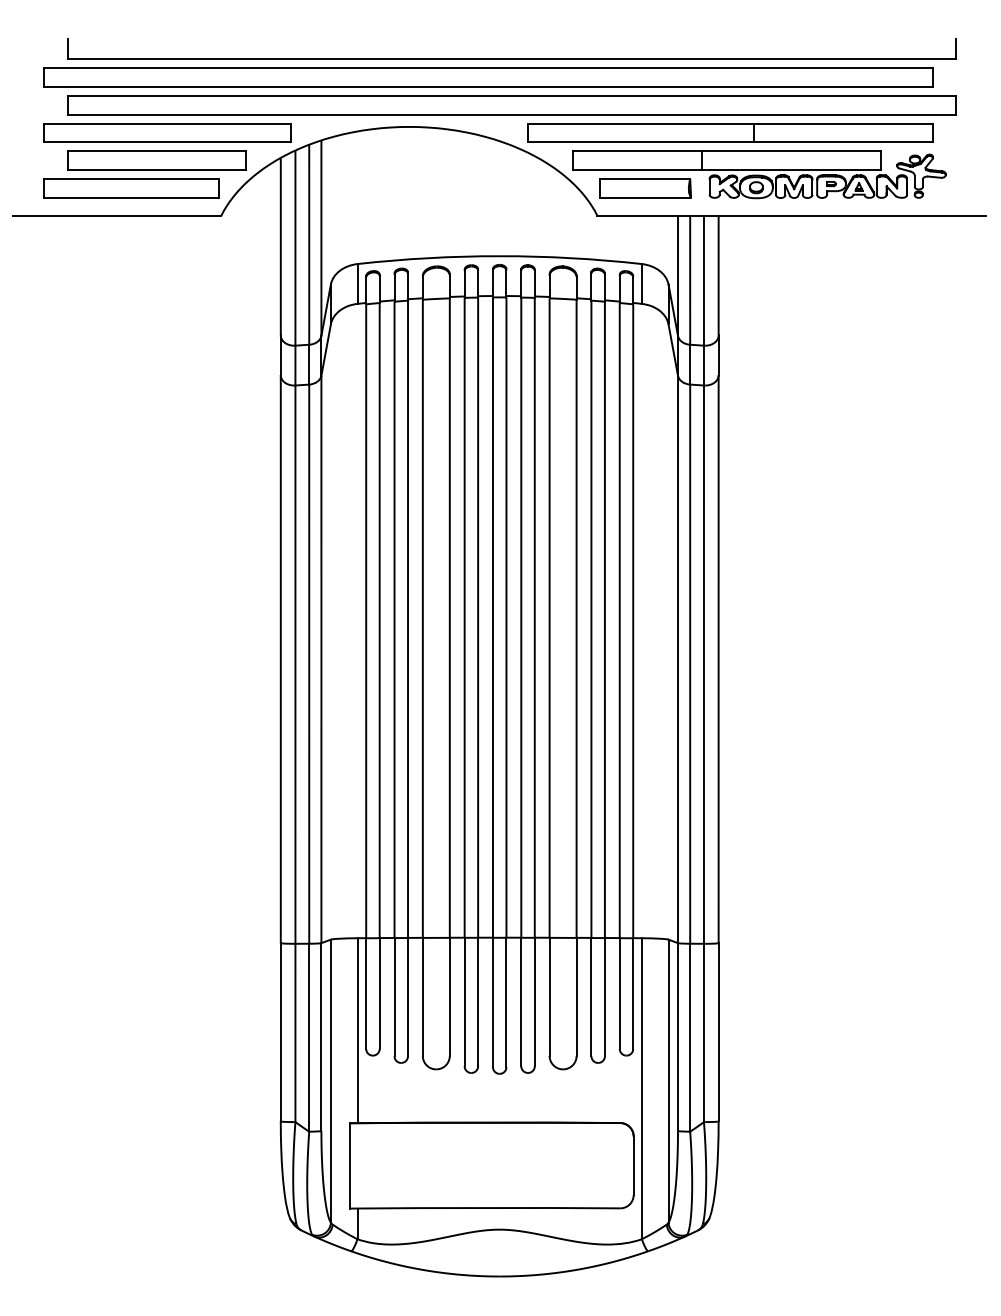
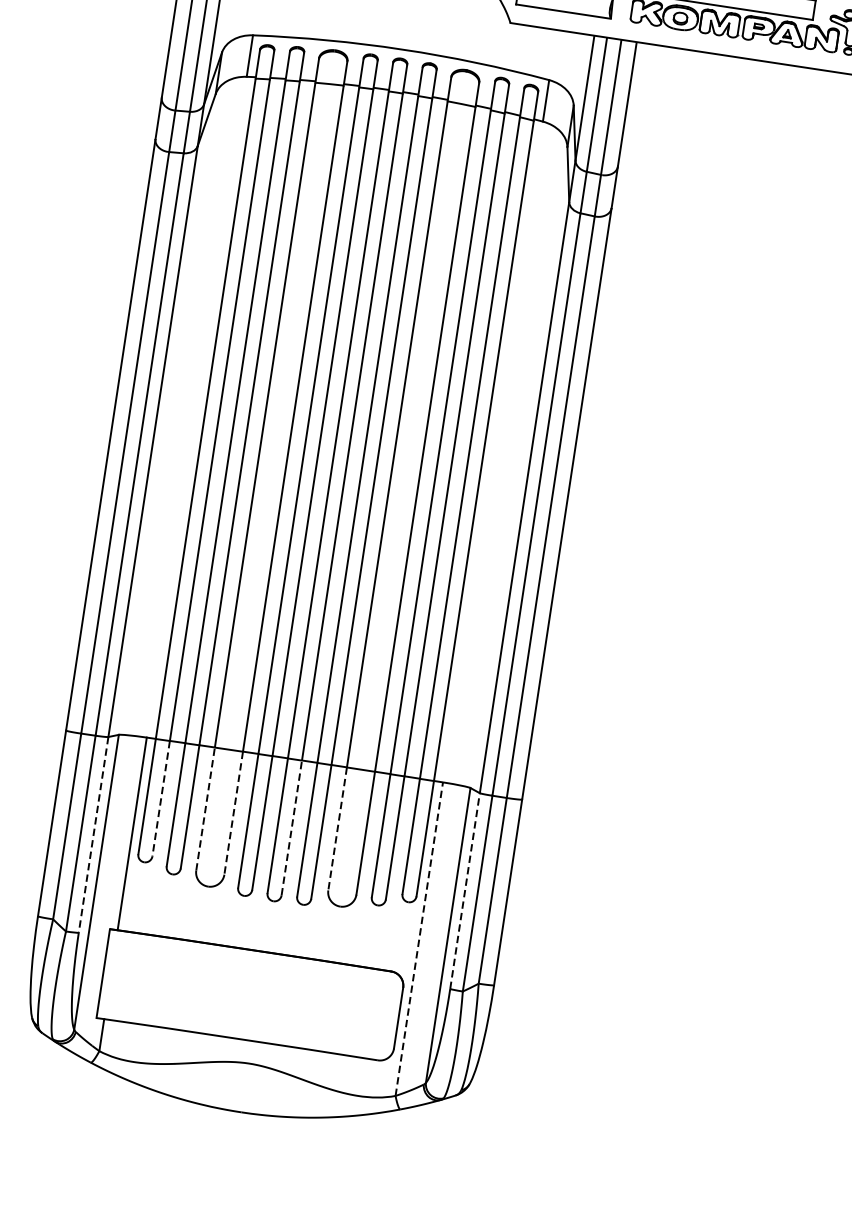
line: (379, 994) -> (160, 799), solid -> dashed
line: (422, 996) -> (205, 808), solid -> dashed
line: (449, 997) -> (233, 813), solid -> dashed
line: (549, 997) -> (337, 829), solid -> dashed
line: (506, 1002) -> (291, 828), solid -> dashed
line: (321, 1037) -> (93, 835), solid -> dashed
line: (678, 1037) -> (465, 891), solid -> dashed
line: (641, 1088) -> (418, 938), solid -> dashed

